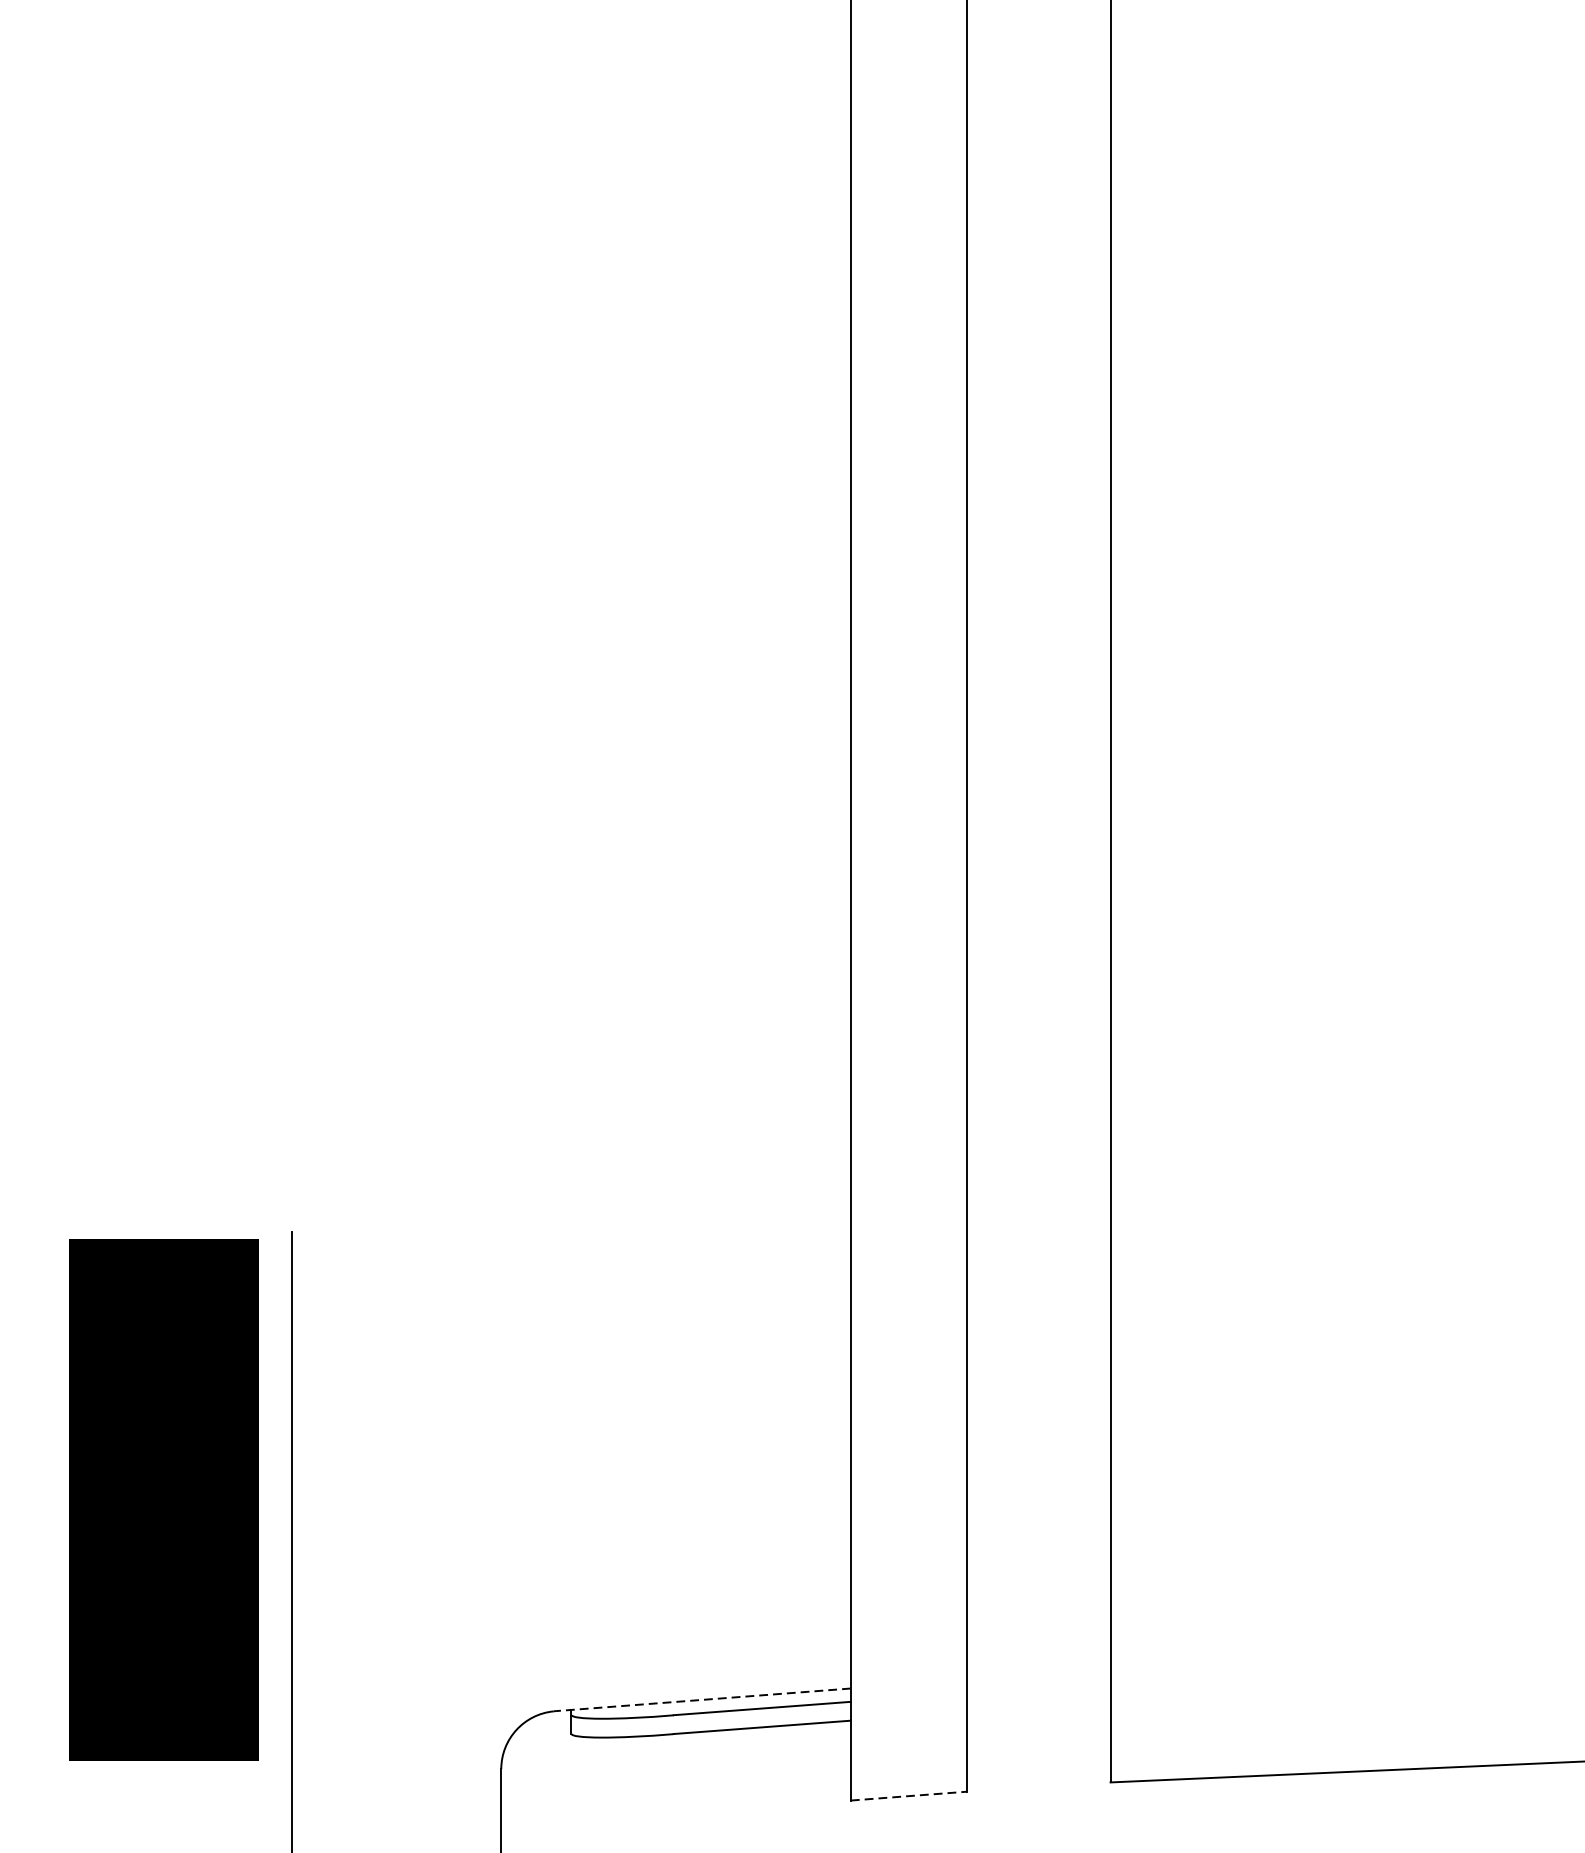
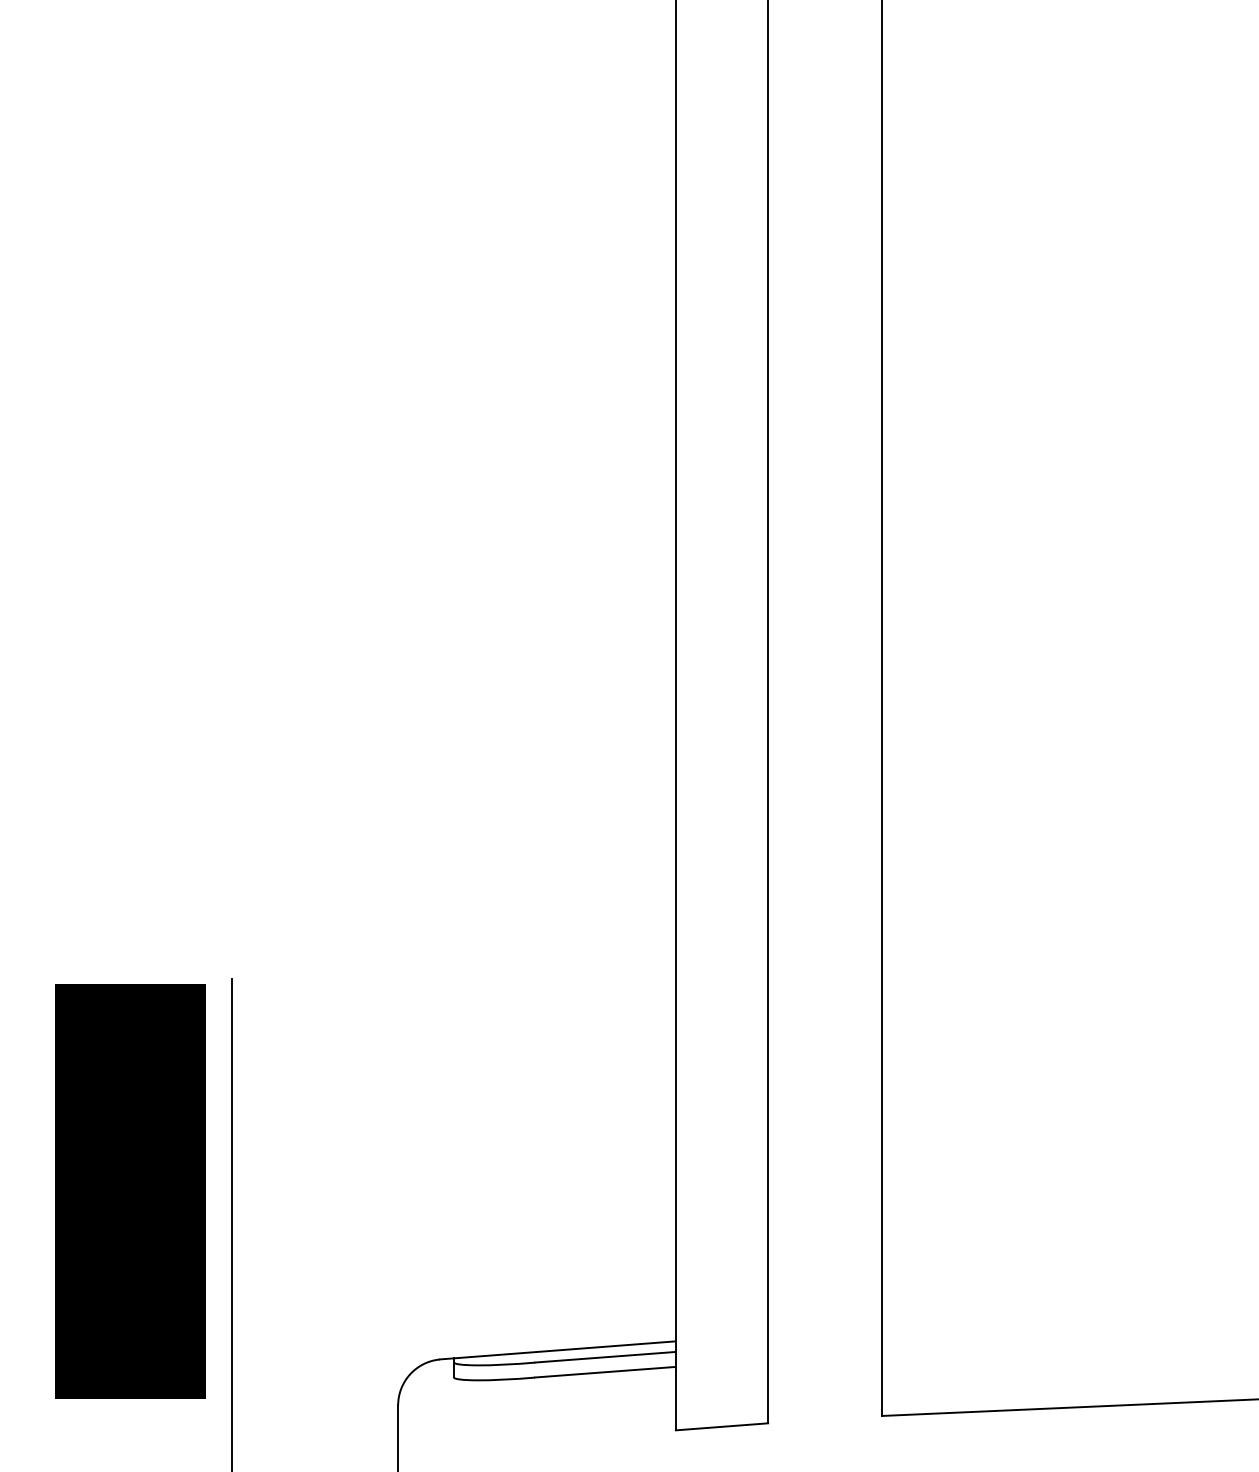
line: (701, 1700) -> (557, 1350), dashed -> solid
line: (909, 1795) -> (722, 1426), dashed -> solid

